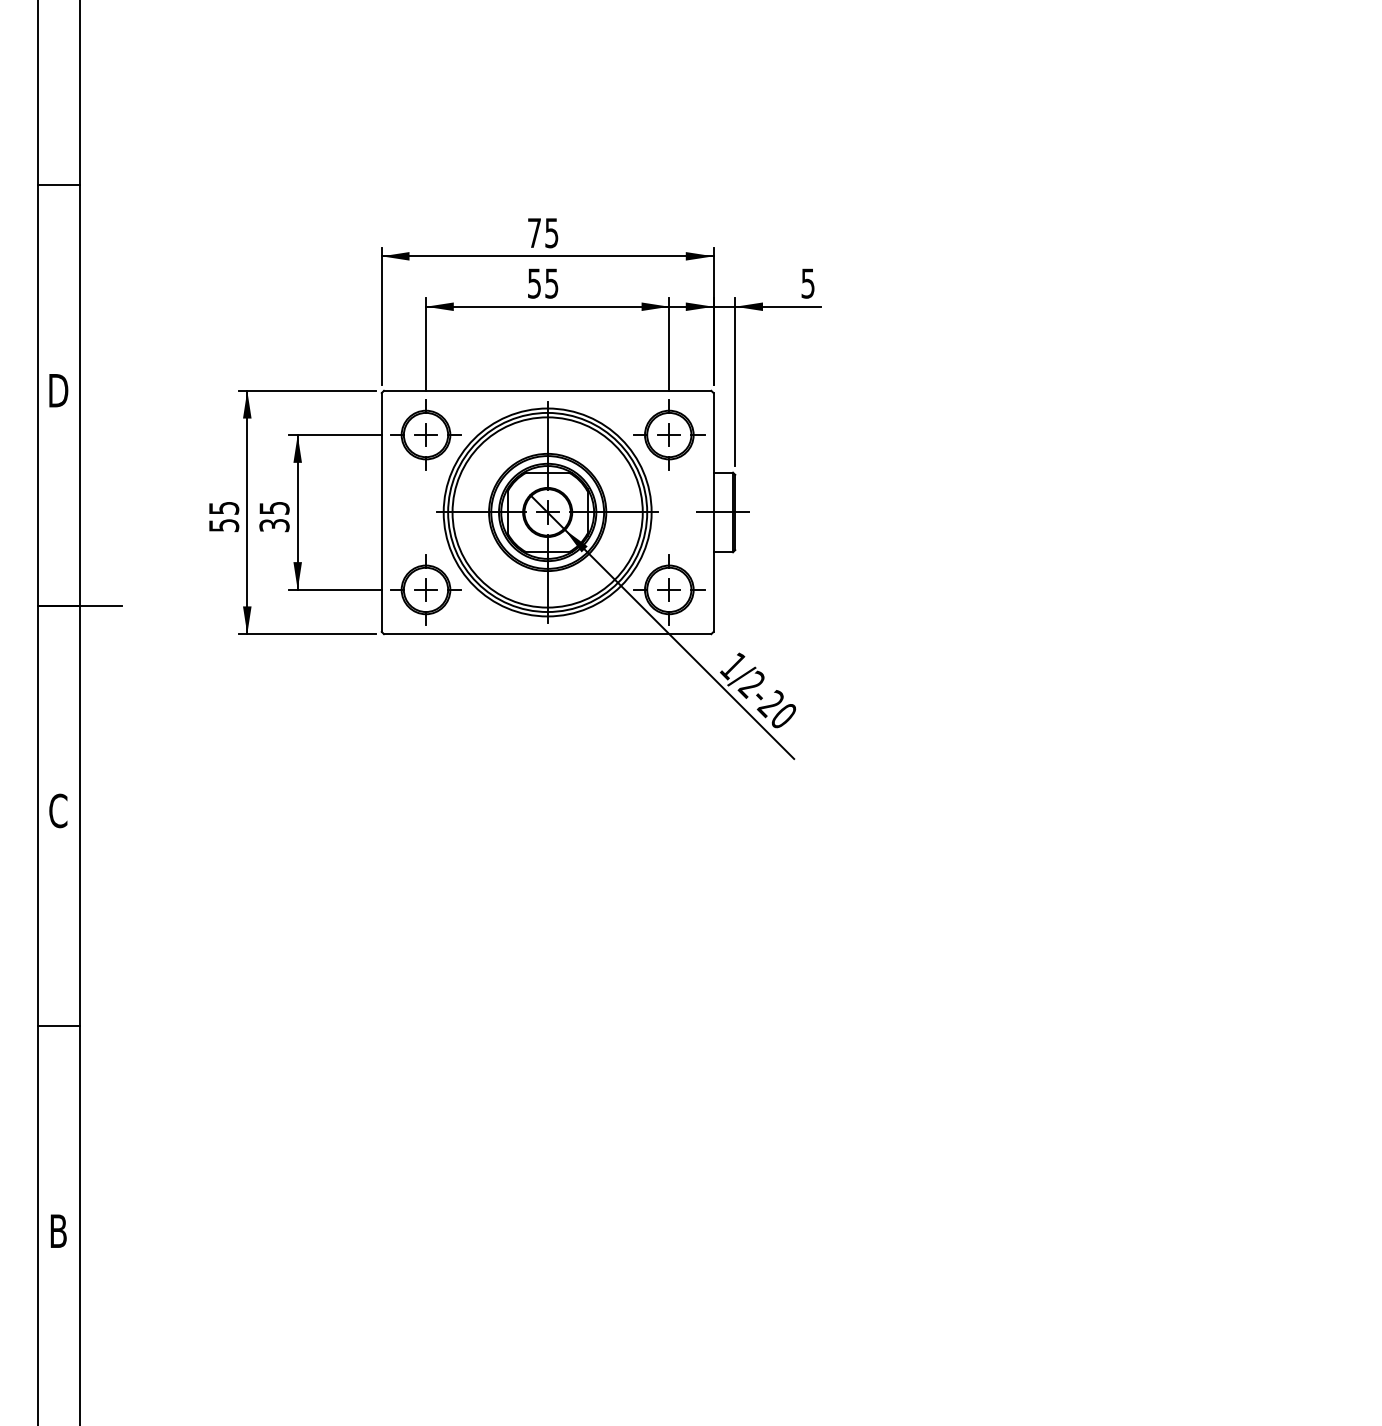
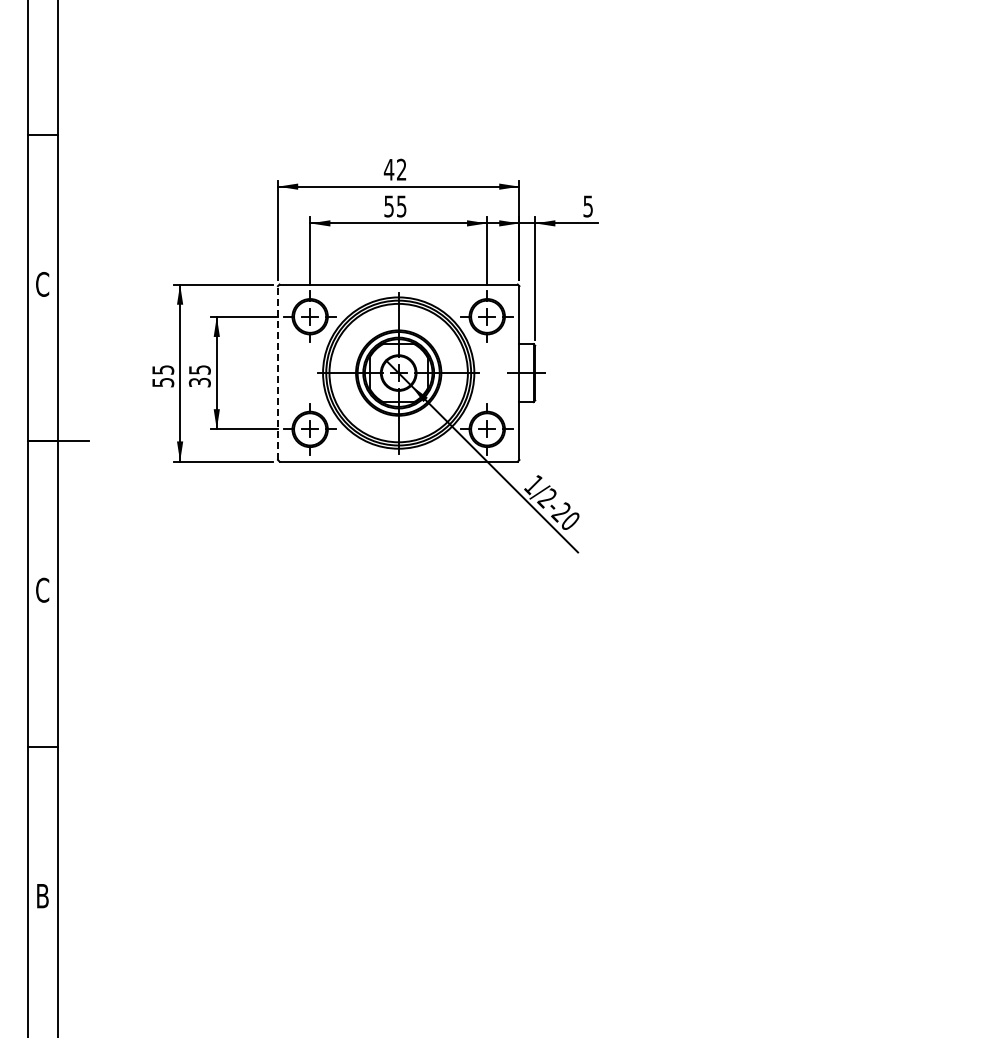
text: (541, 232) -> (394, 169), 75 -> 42
text: (58, 390) -> (42, 284), D -> C
line: (381, 513) -> (277, 373), solid -> dashed

